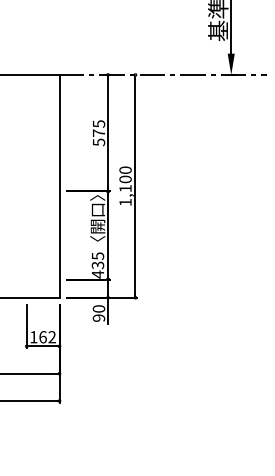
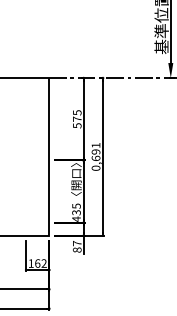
text: (125, 186) -> (96, 156), 1,100 -> 0,691
text: (98, 313) -> (76, 246), 90 -> 87

